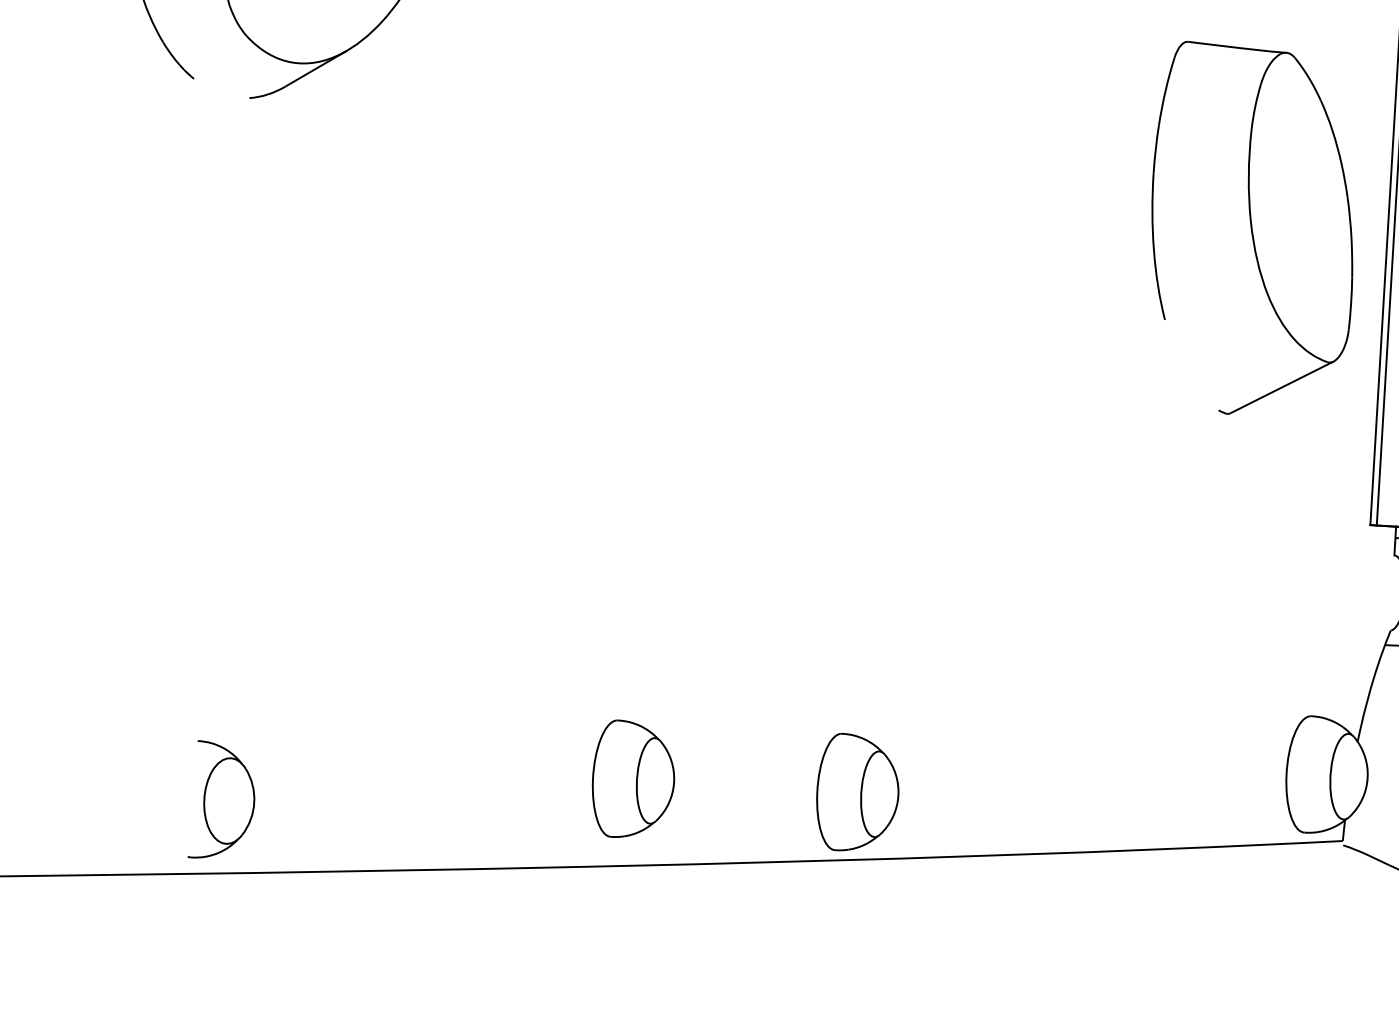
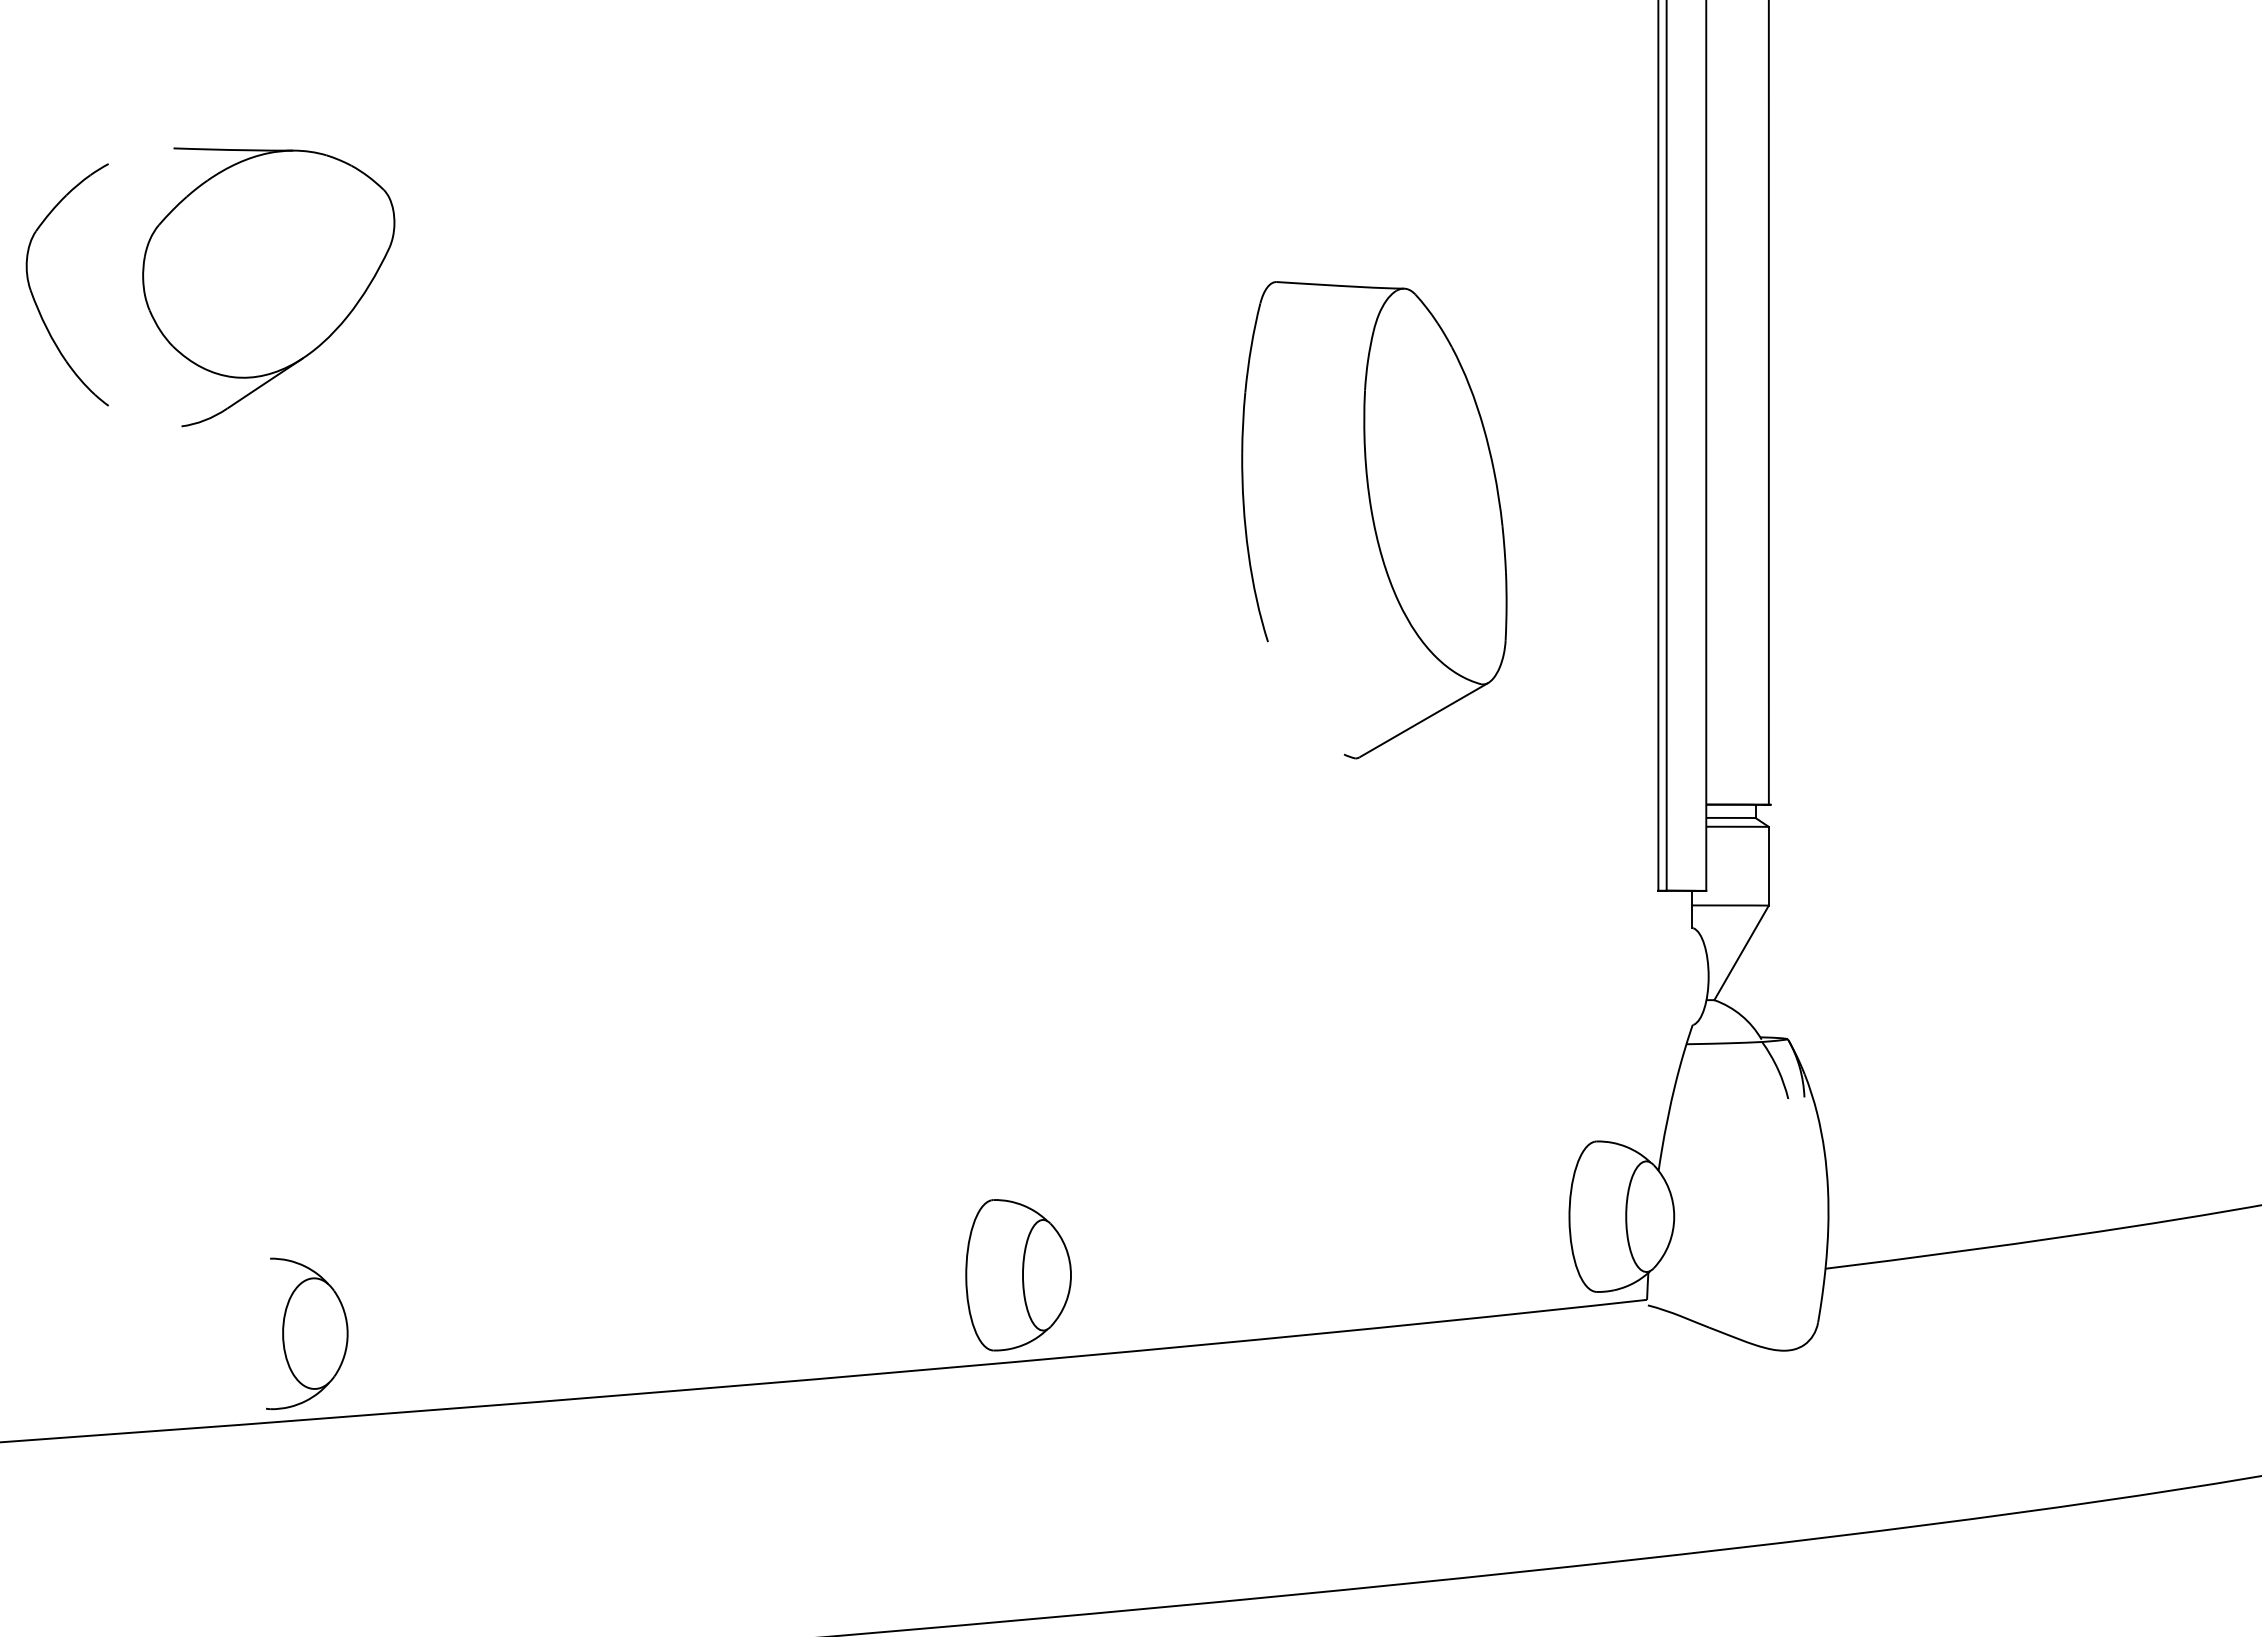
part: (1252, 230) -> (1374, 520), moved
part: (633, 779) -> (728, 1275), removed
part: (223, 800) -> (307, 1333), moved

